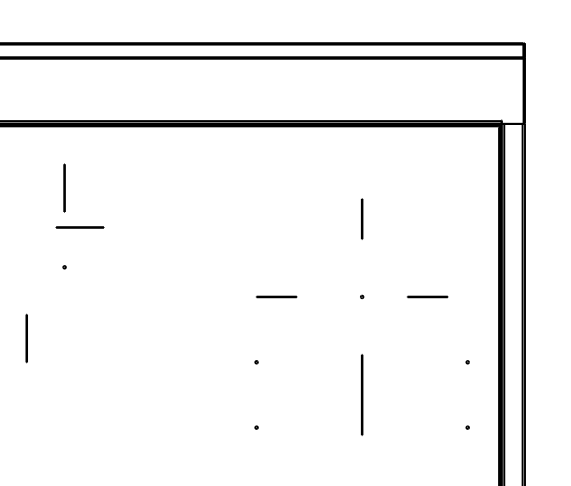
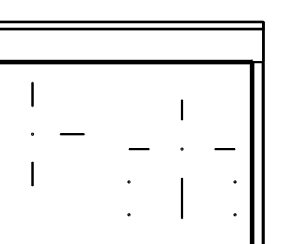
line: (78, 228) -> (71, 134), moved
line: (426, 297) -> (224, 149), moved
line: (26, 337) -> (32, 173), moved

